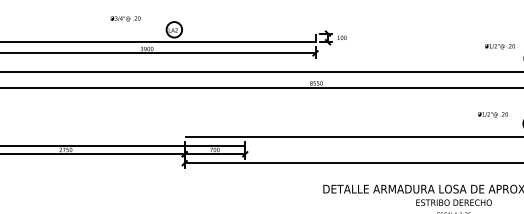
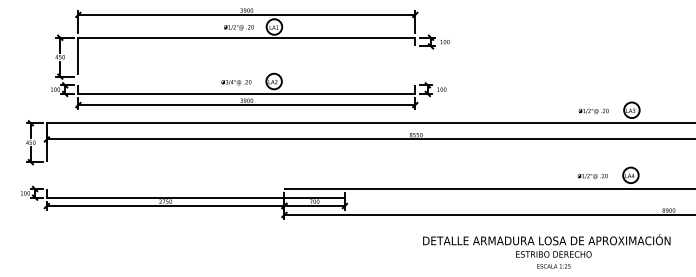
text: (125, 18) -> (236, 82), moved
text: (499, 46) -> (593, 111), moved
text: (492, 114) -> (592, 176), moved

